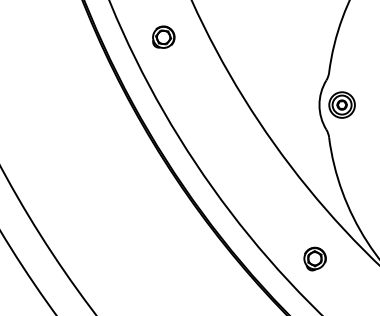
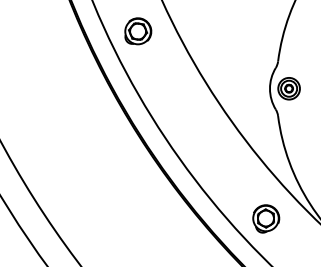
part: (163, 37) -> (138, 31), size x1.43
part: (315, 258) -> (266, 218), size x1.43

